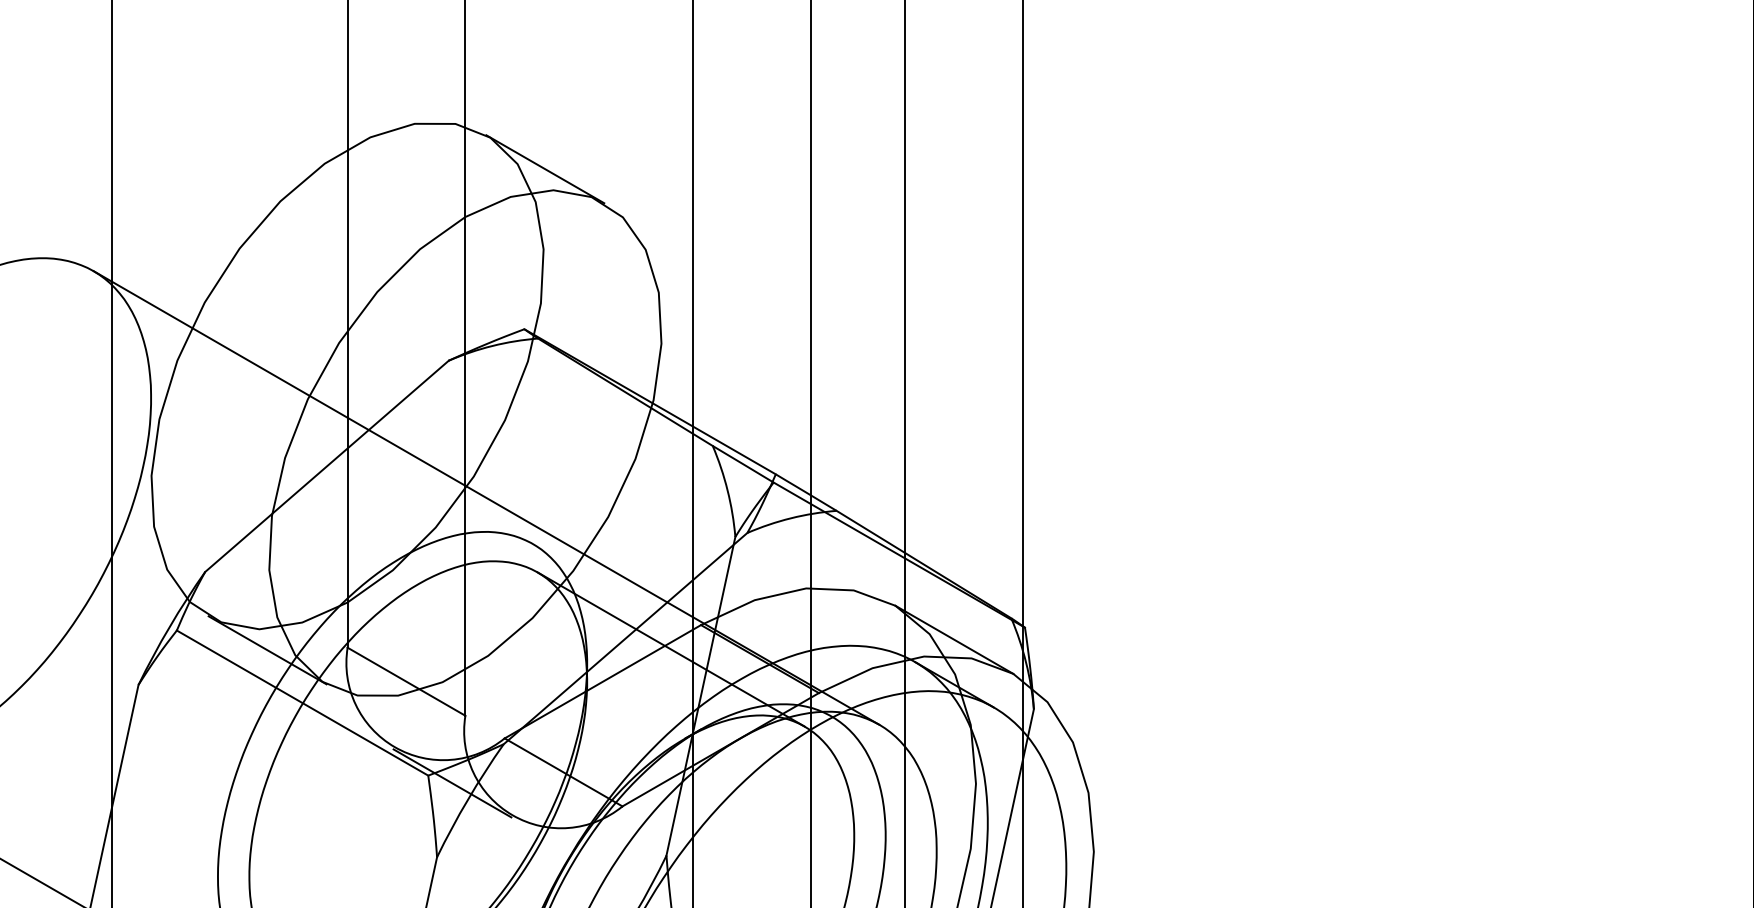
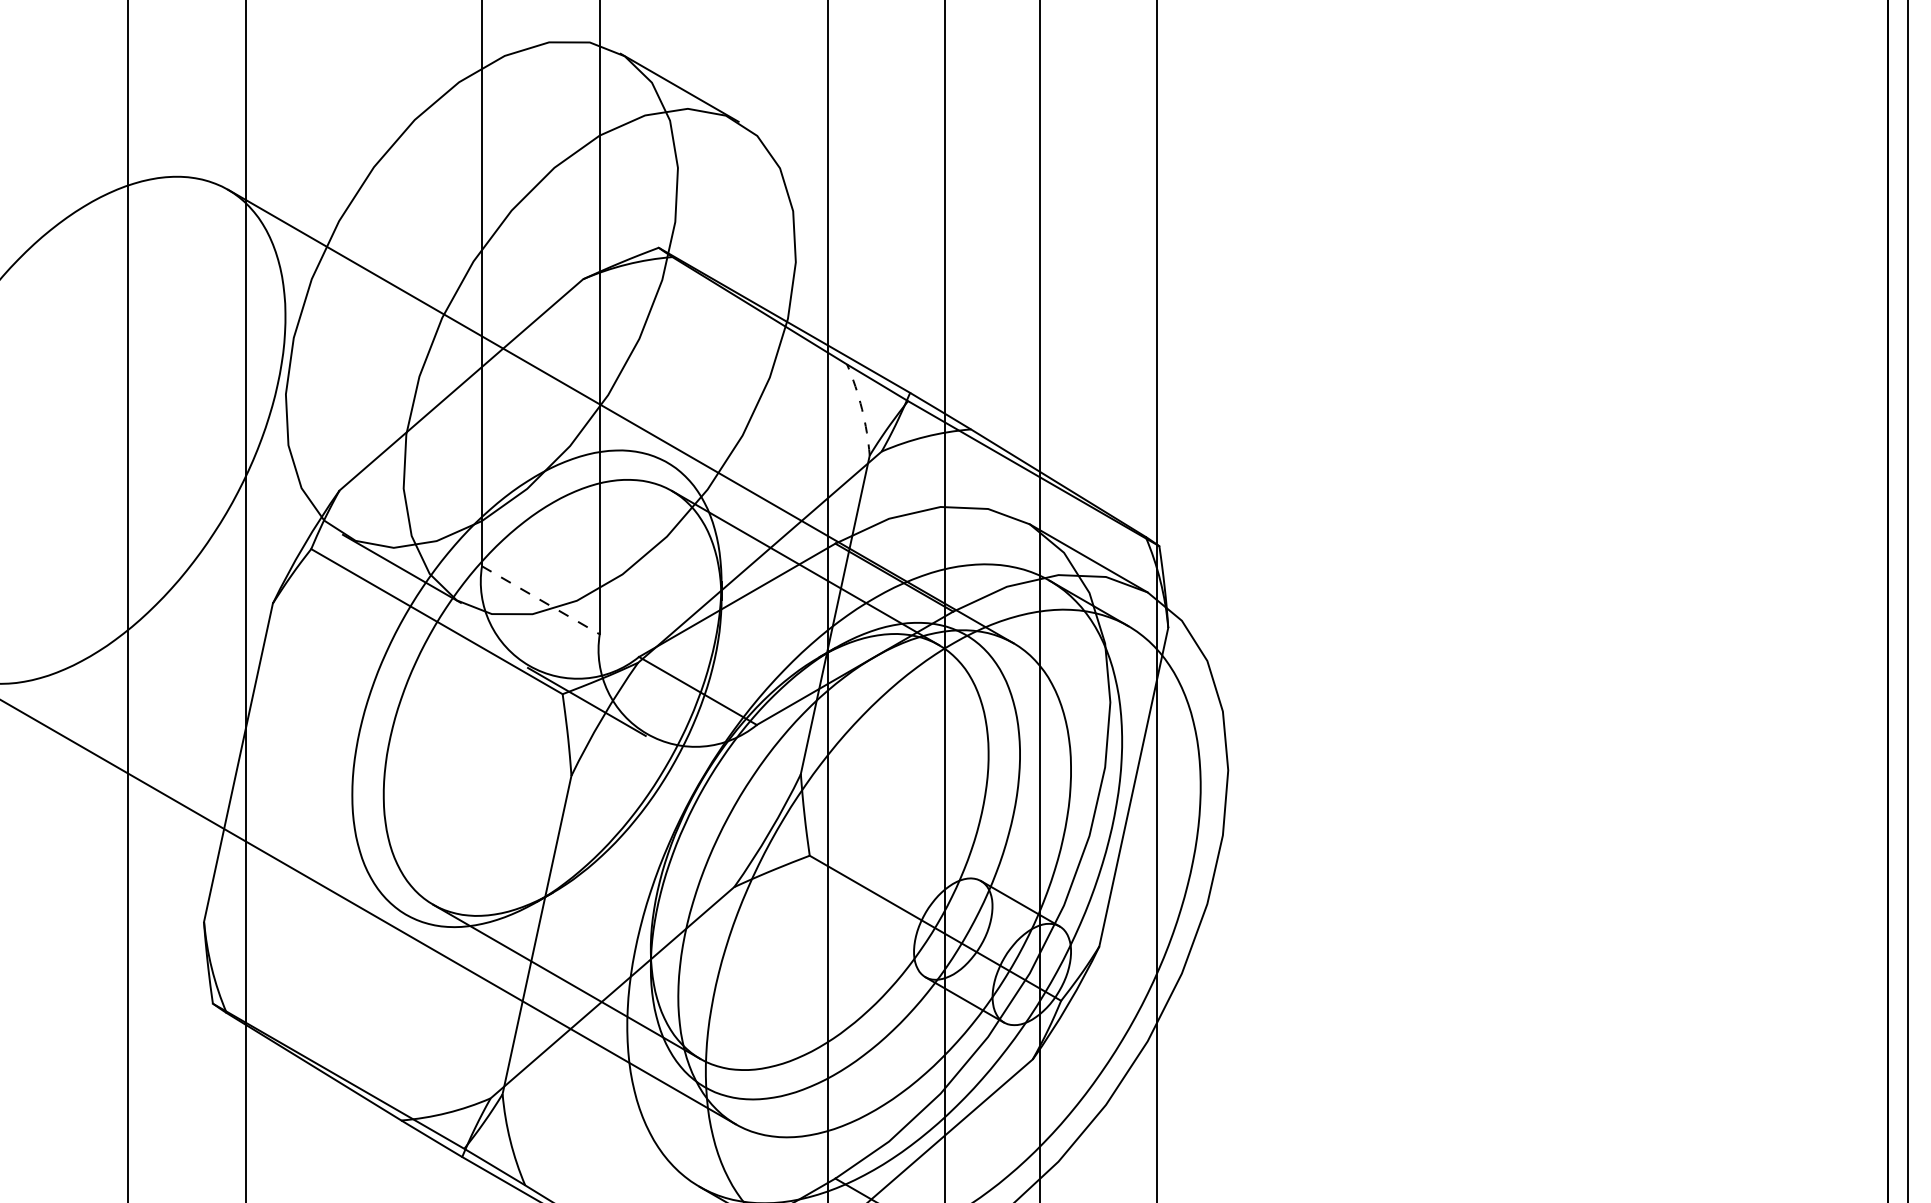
arc: (728, 490) -> (862, 409), solid -> dashed
line: (407, 681) -> (541, 600), solid -> dashed

